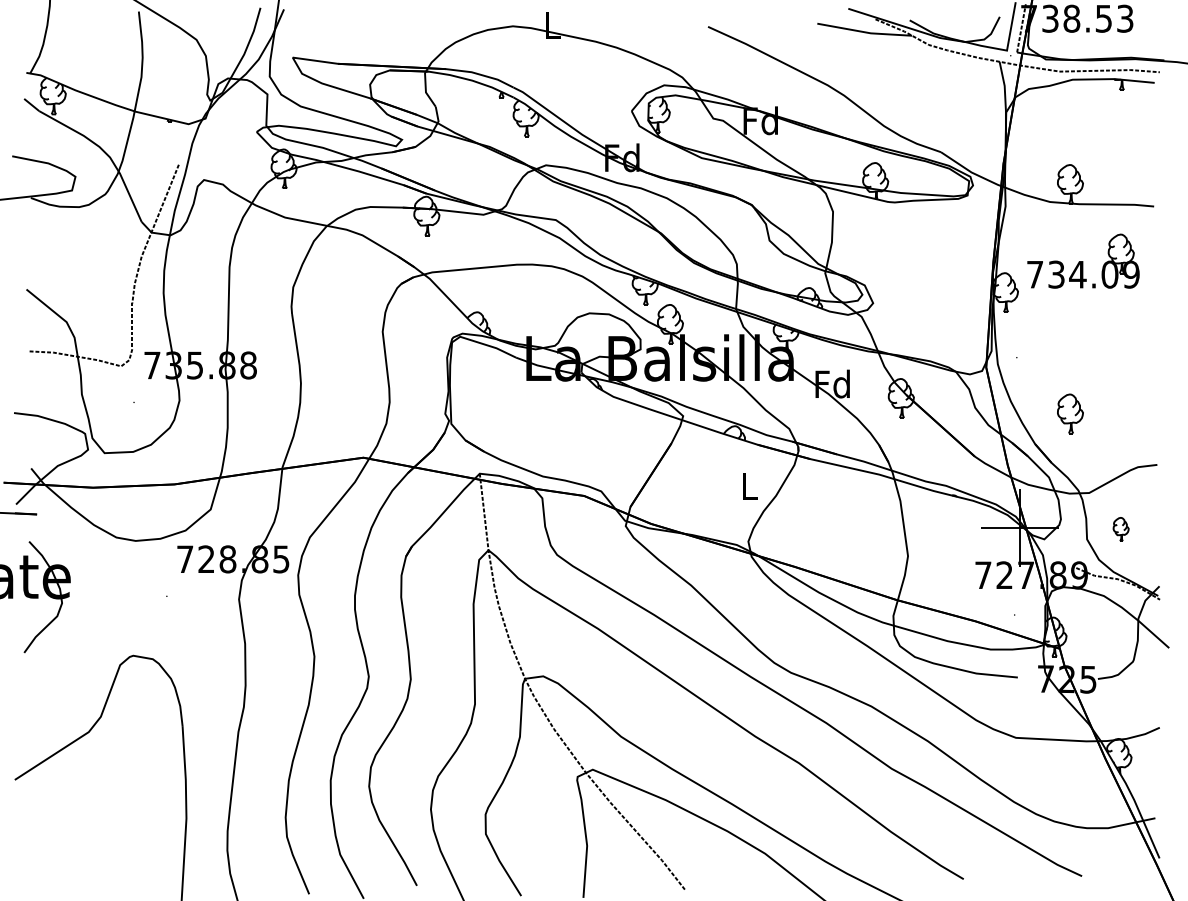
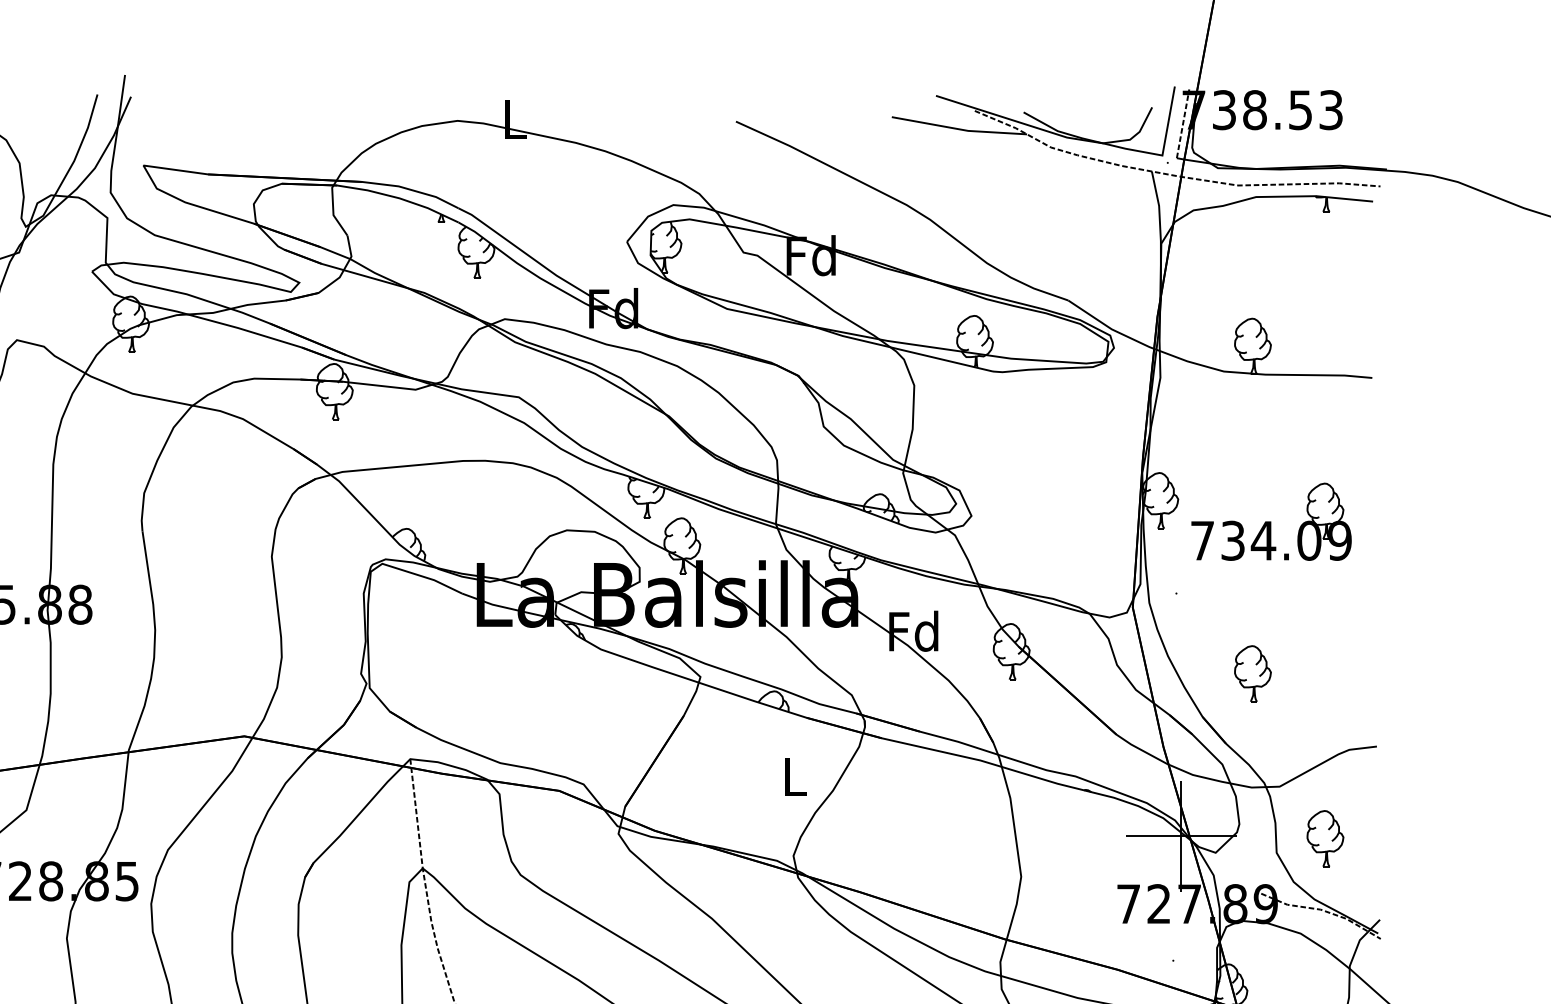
part: (1083, 260) -> (1271, 520), moved
part: (1120, 529) -> (1324, 838), size x1.67

